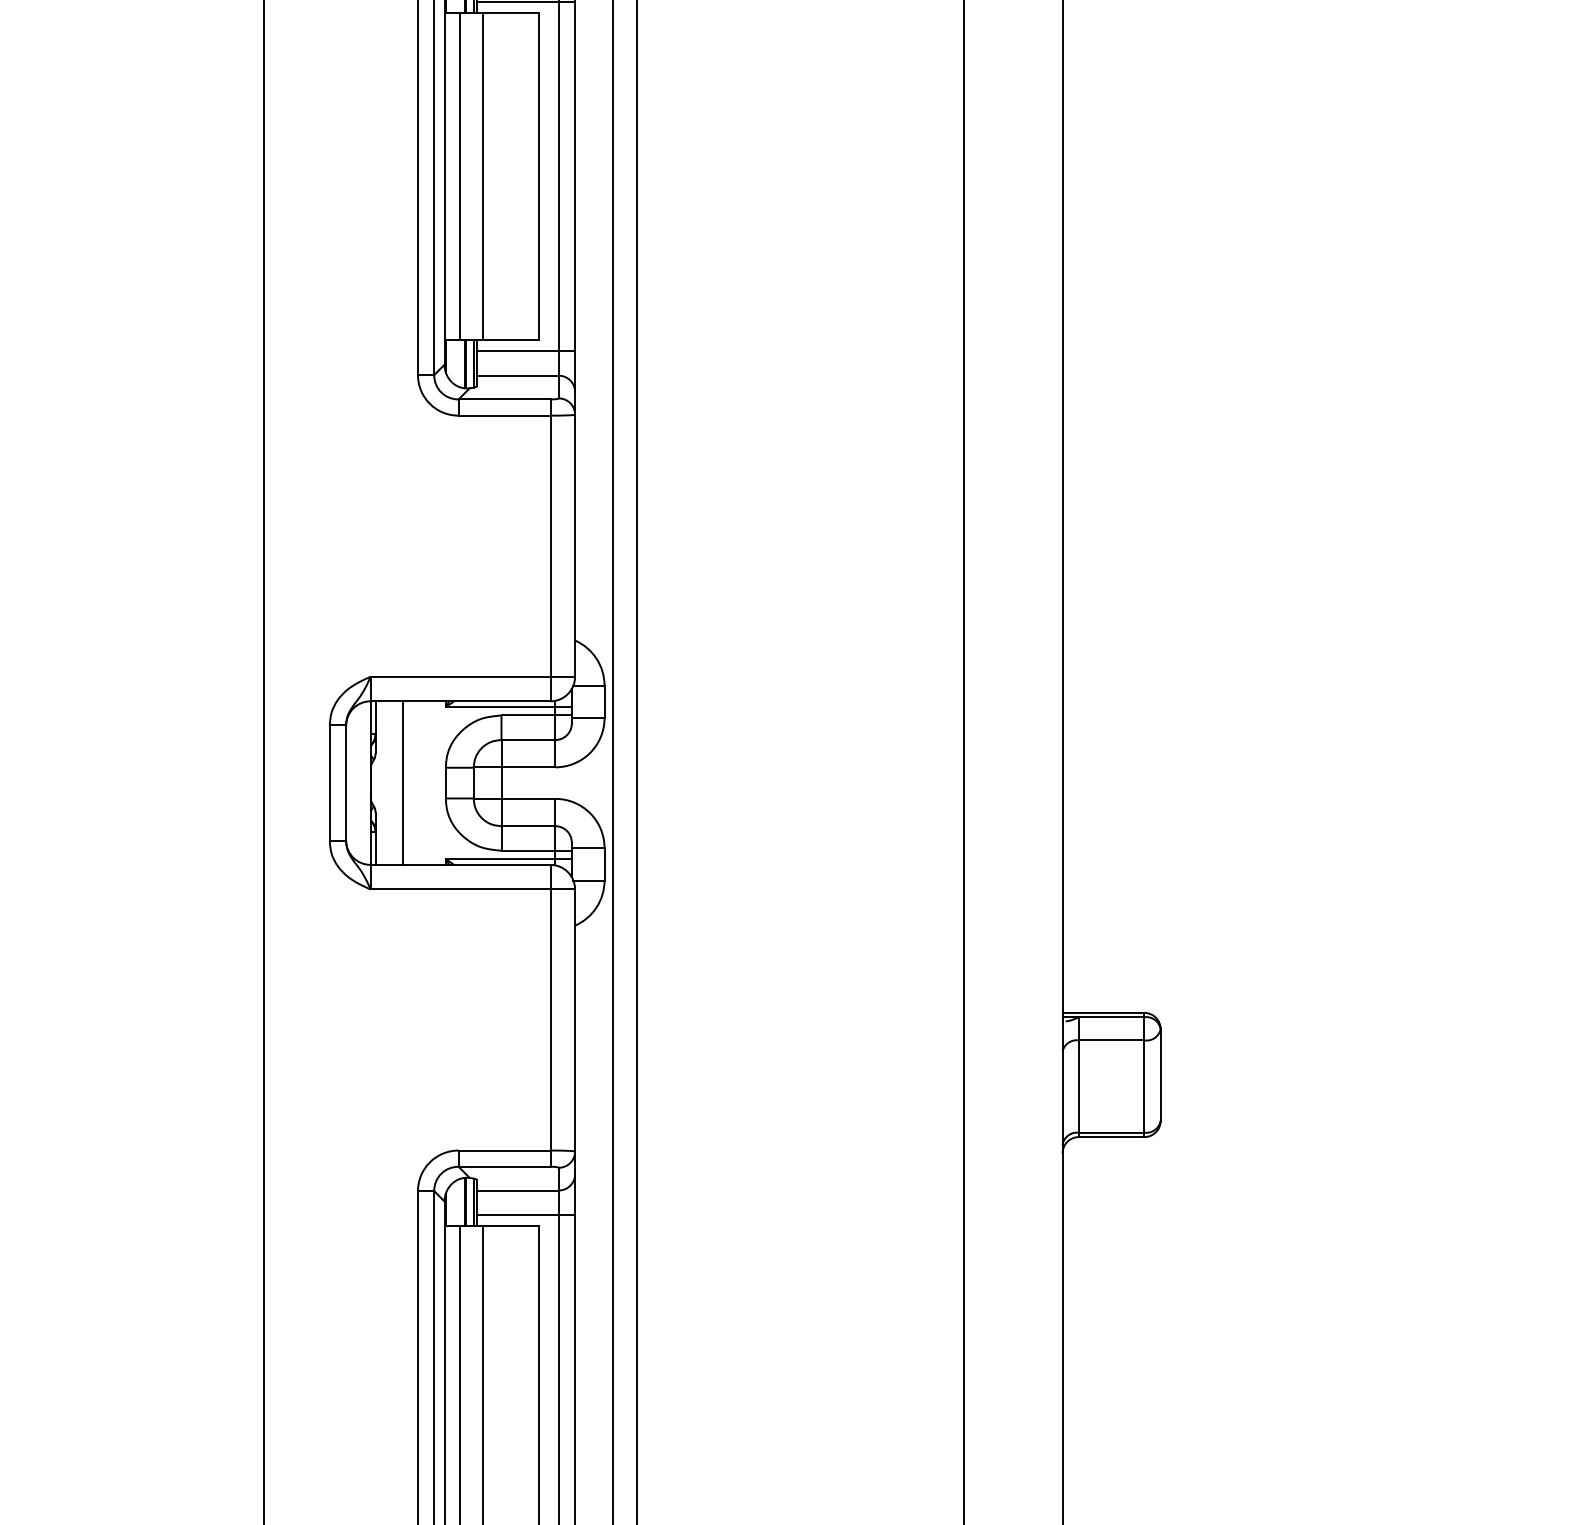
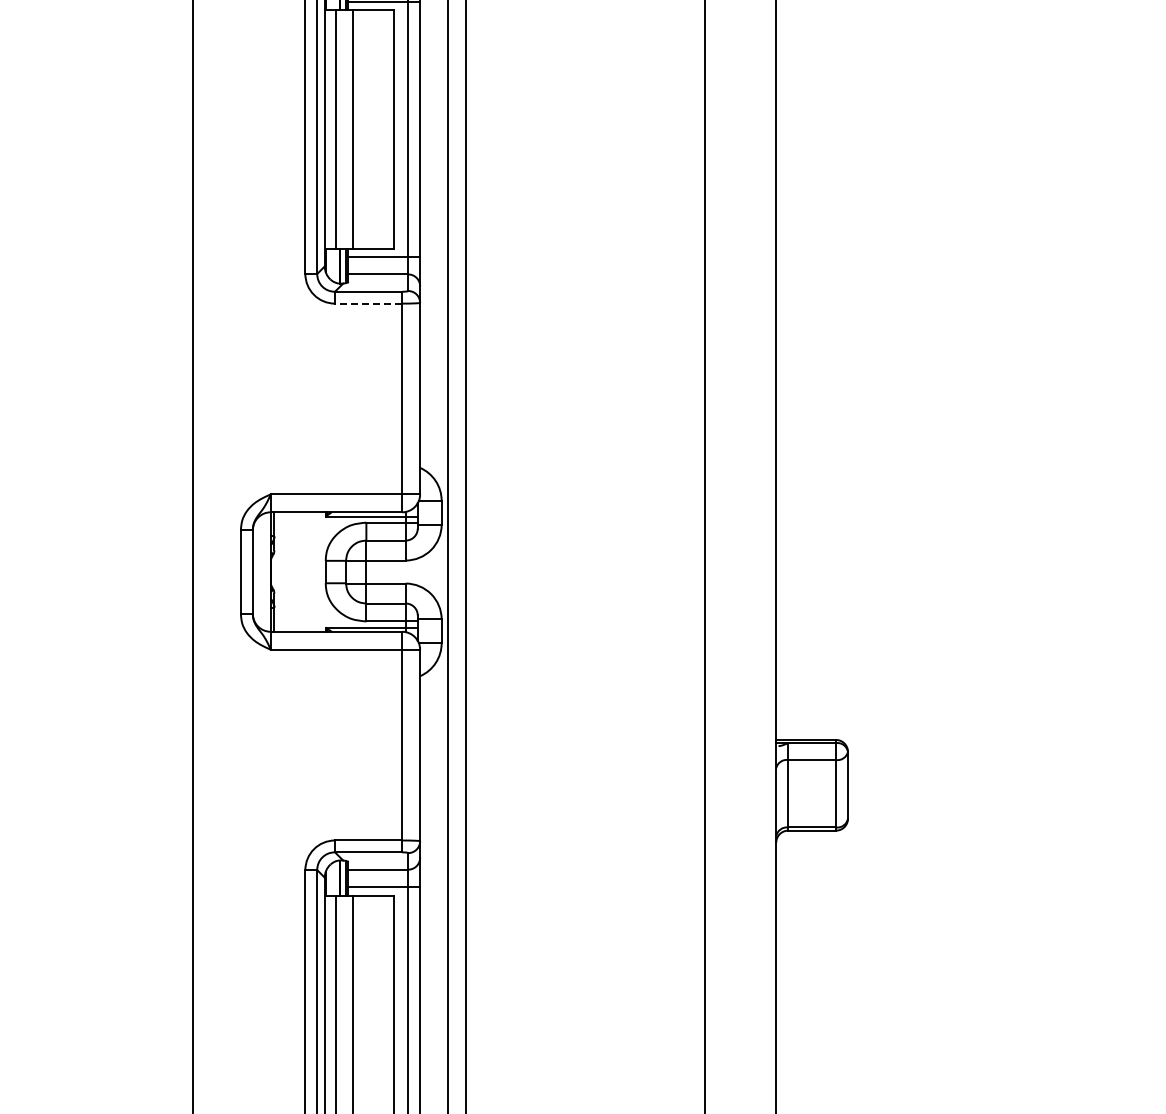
line: (504, 415) -> (368, 303), solid -> dashed
line: (403, 782) -> (294, 571), removed

